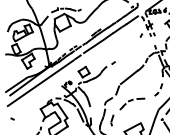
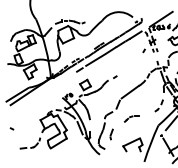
line: (40, 82) -> (41, 93), removed
part: (131, 103) -> (131, 118), size x0.6

